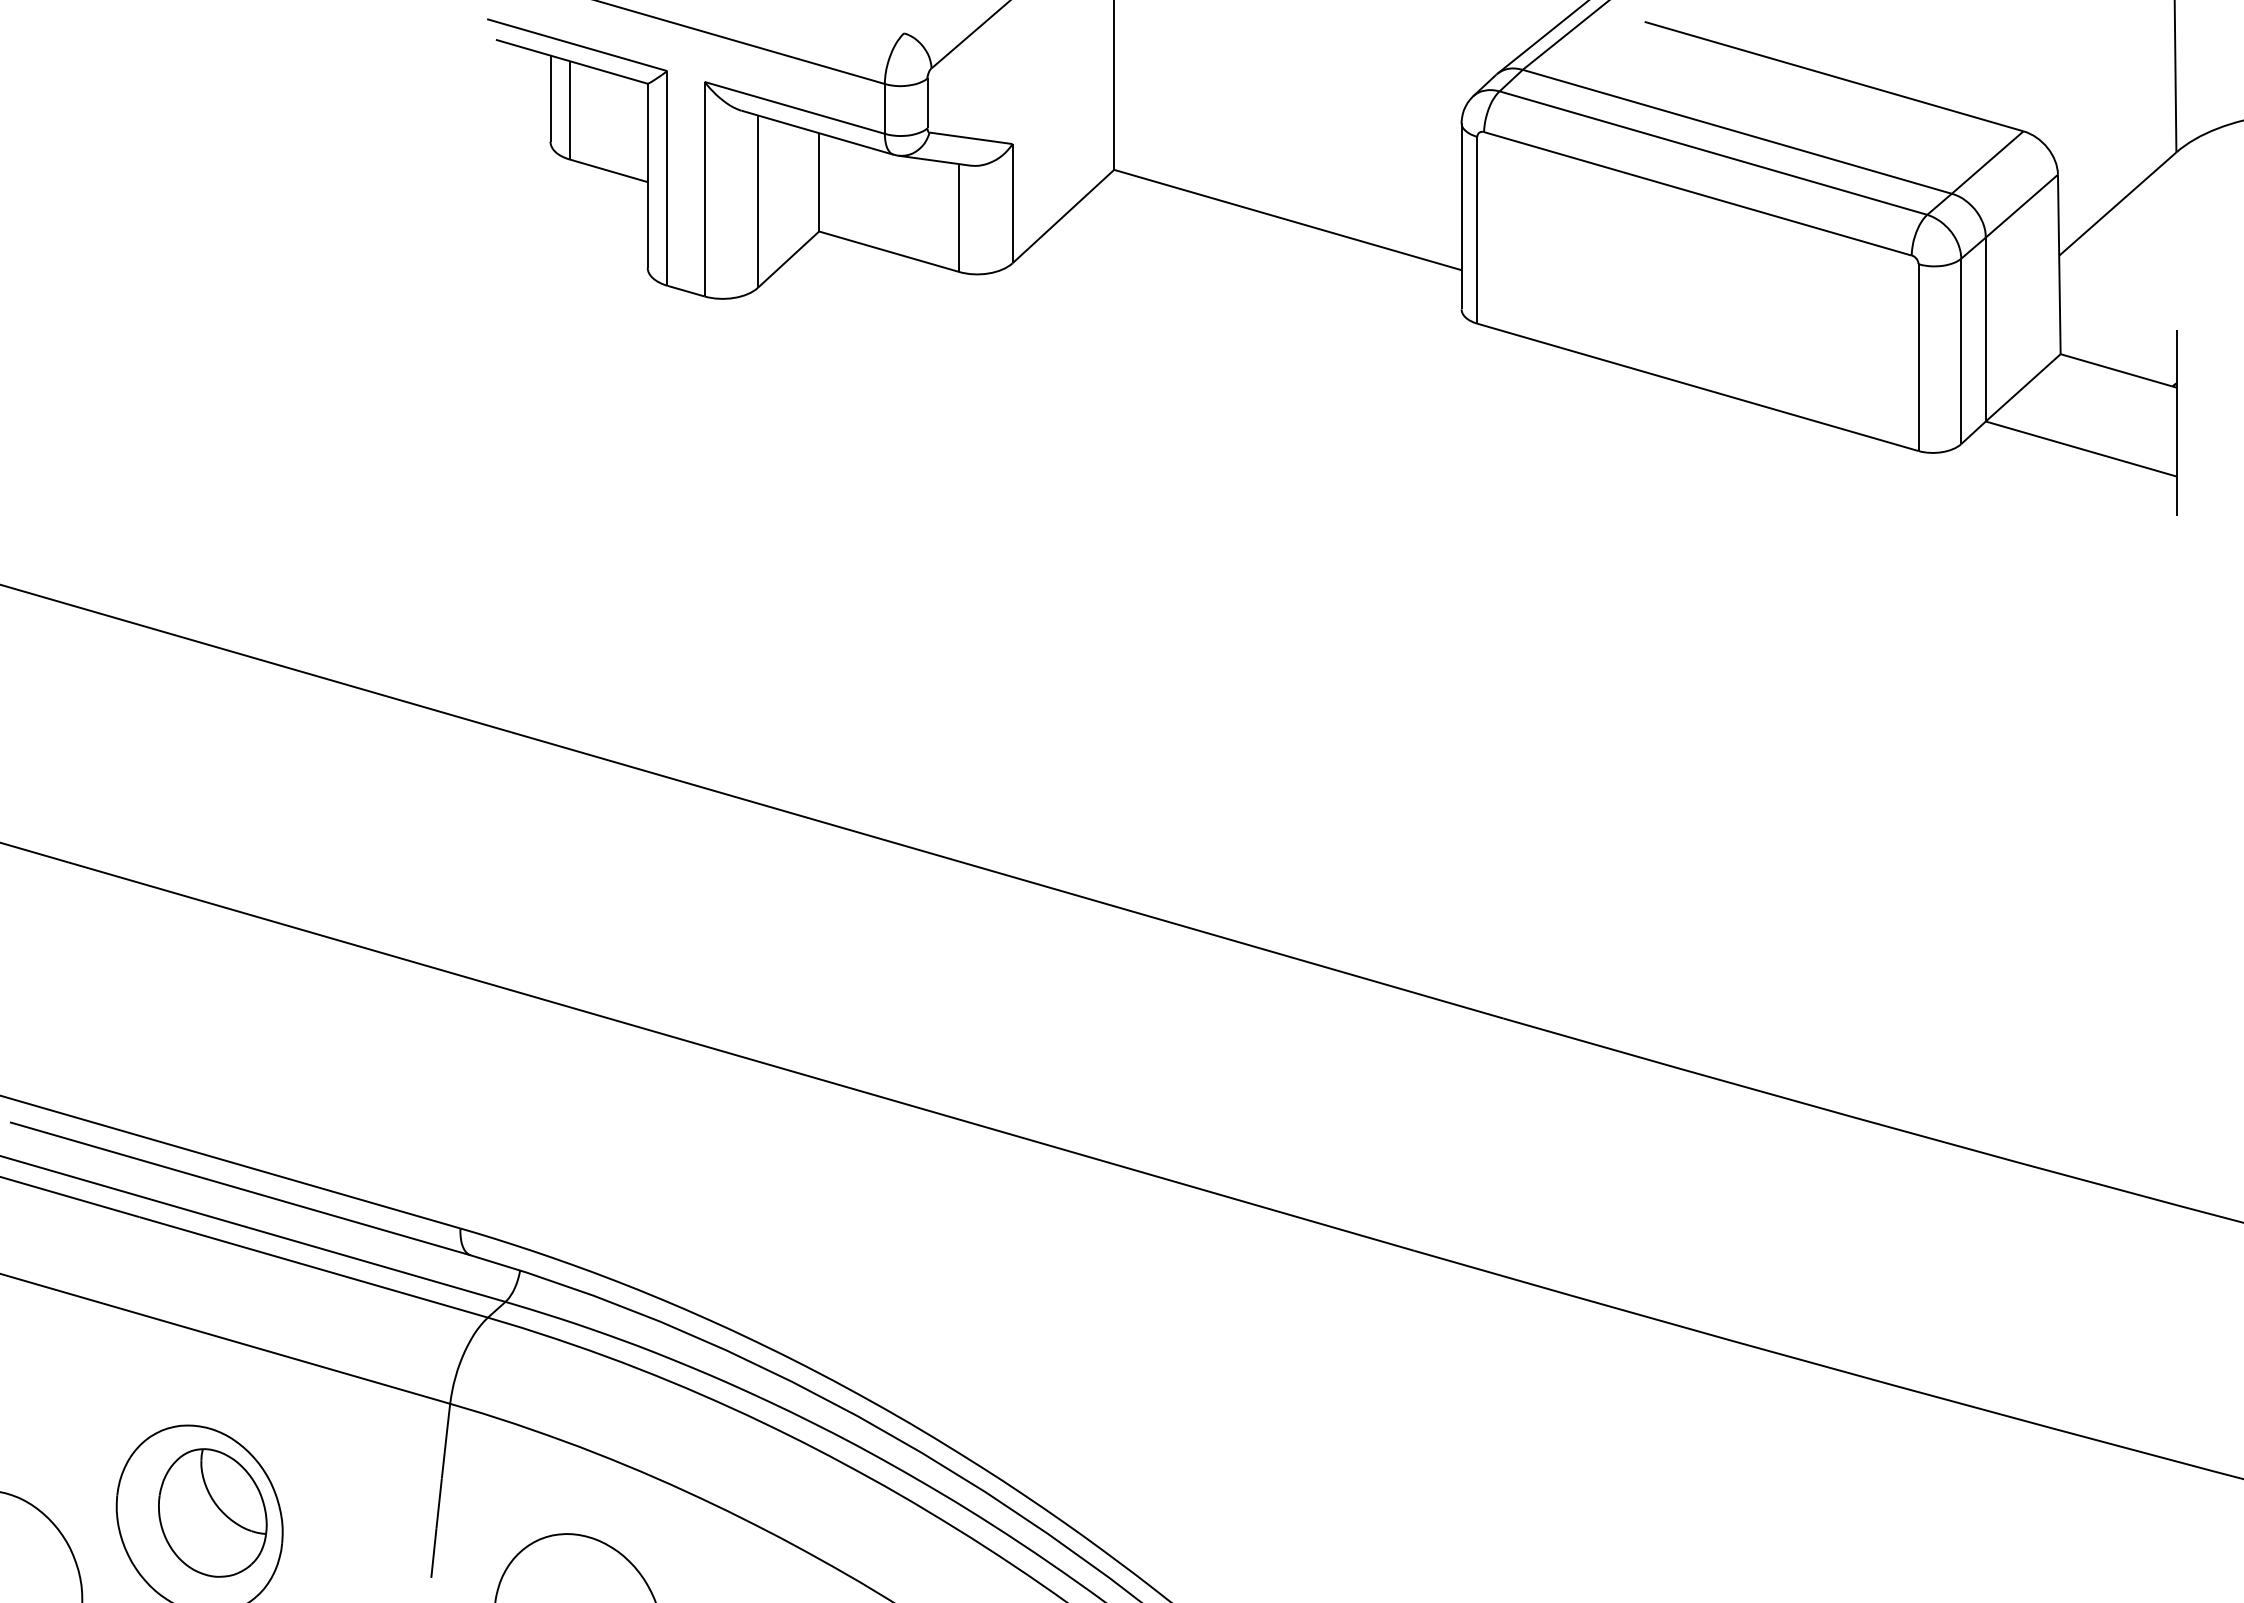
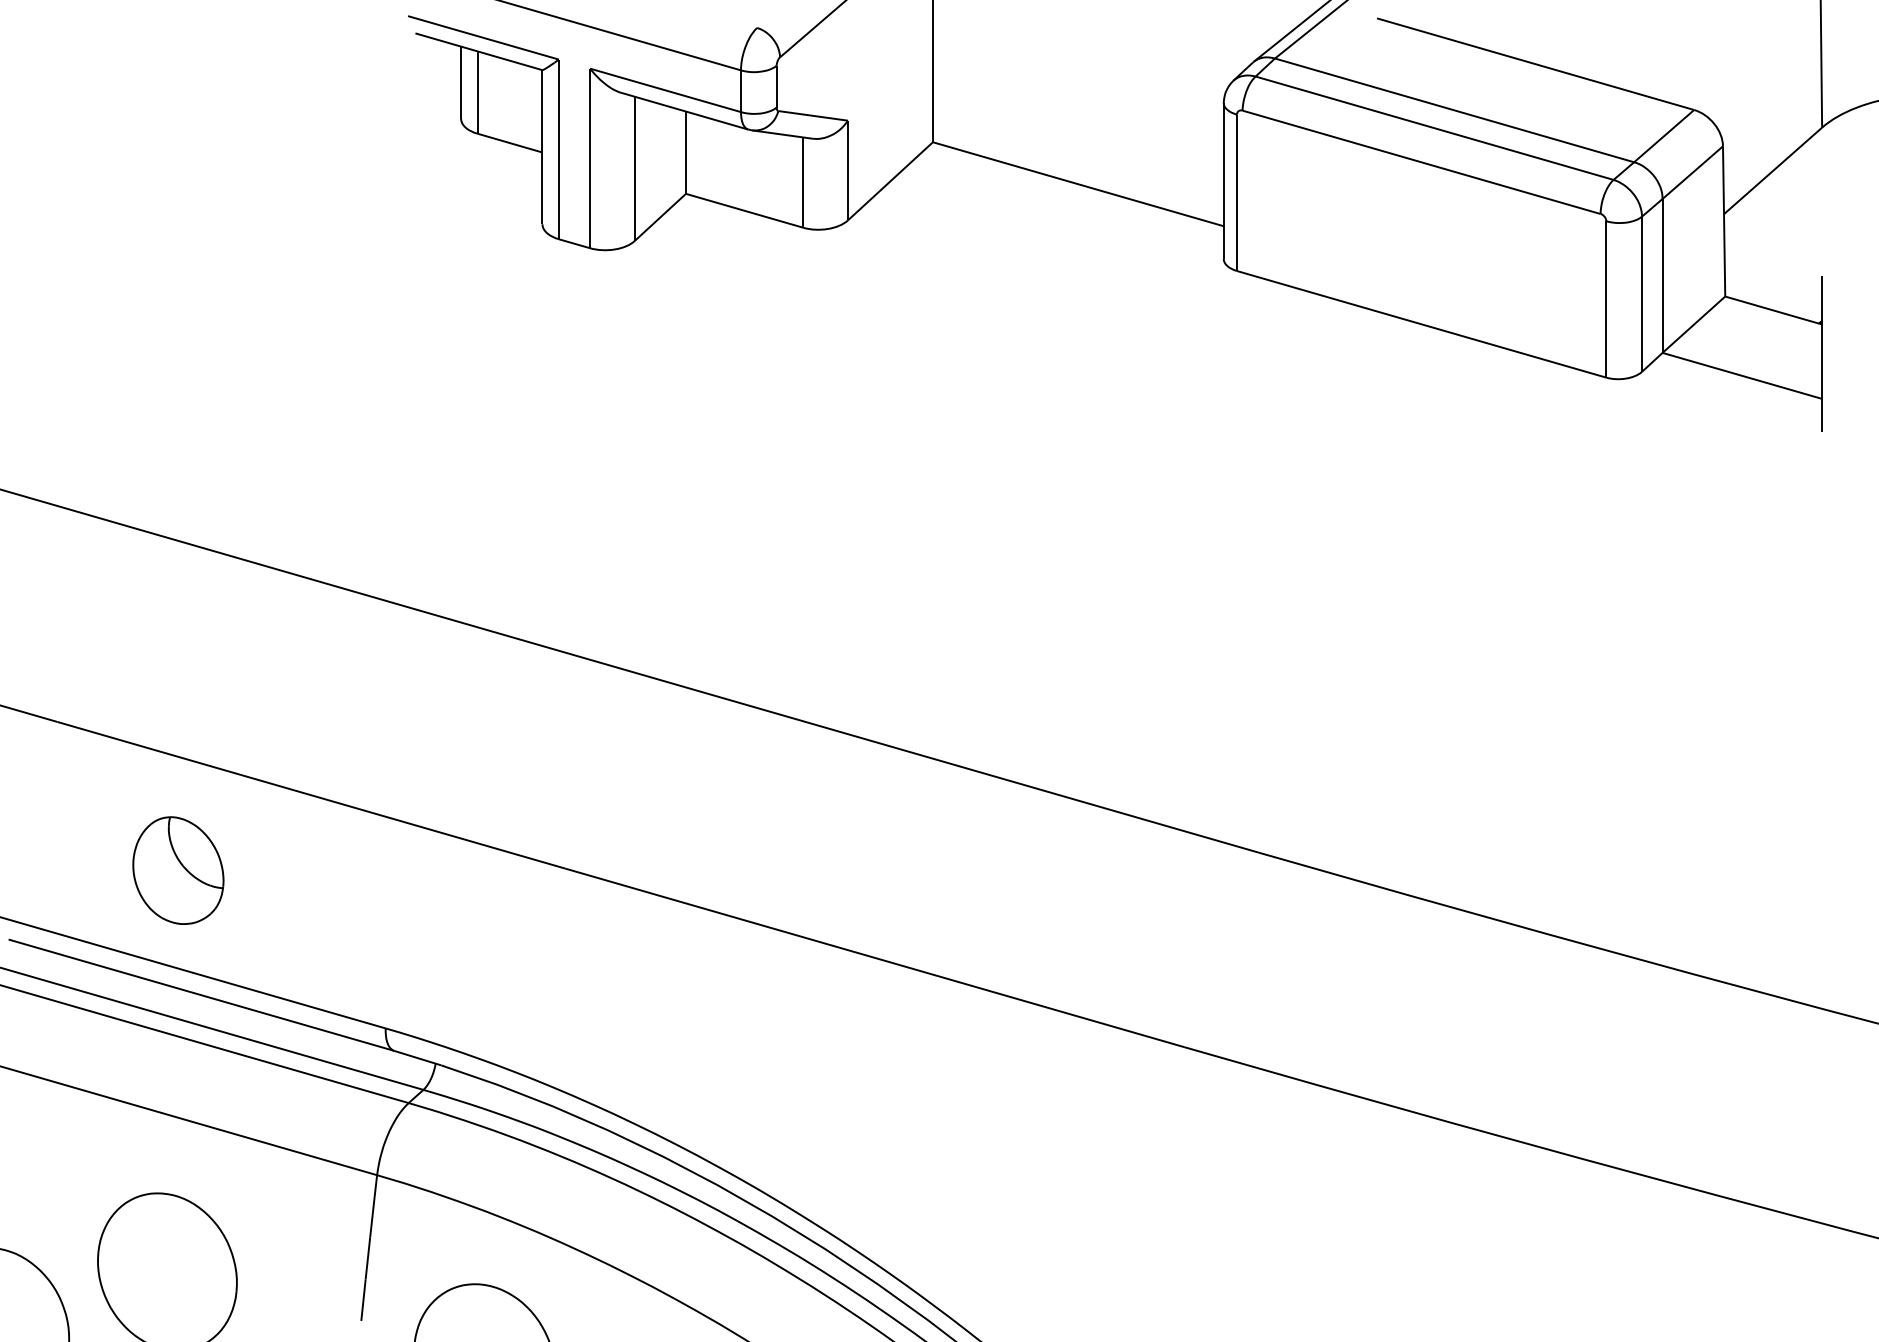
part: (212, 1512) -> (178, 870), moved

